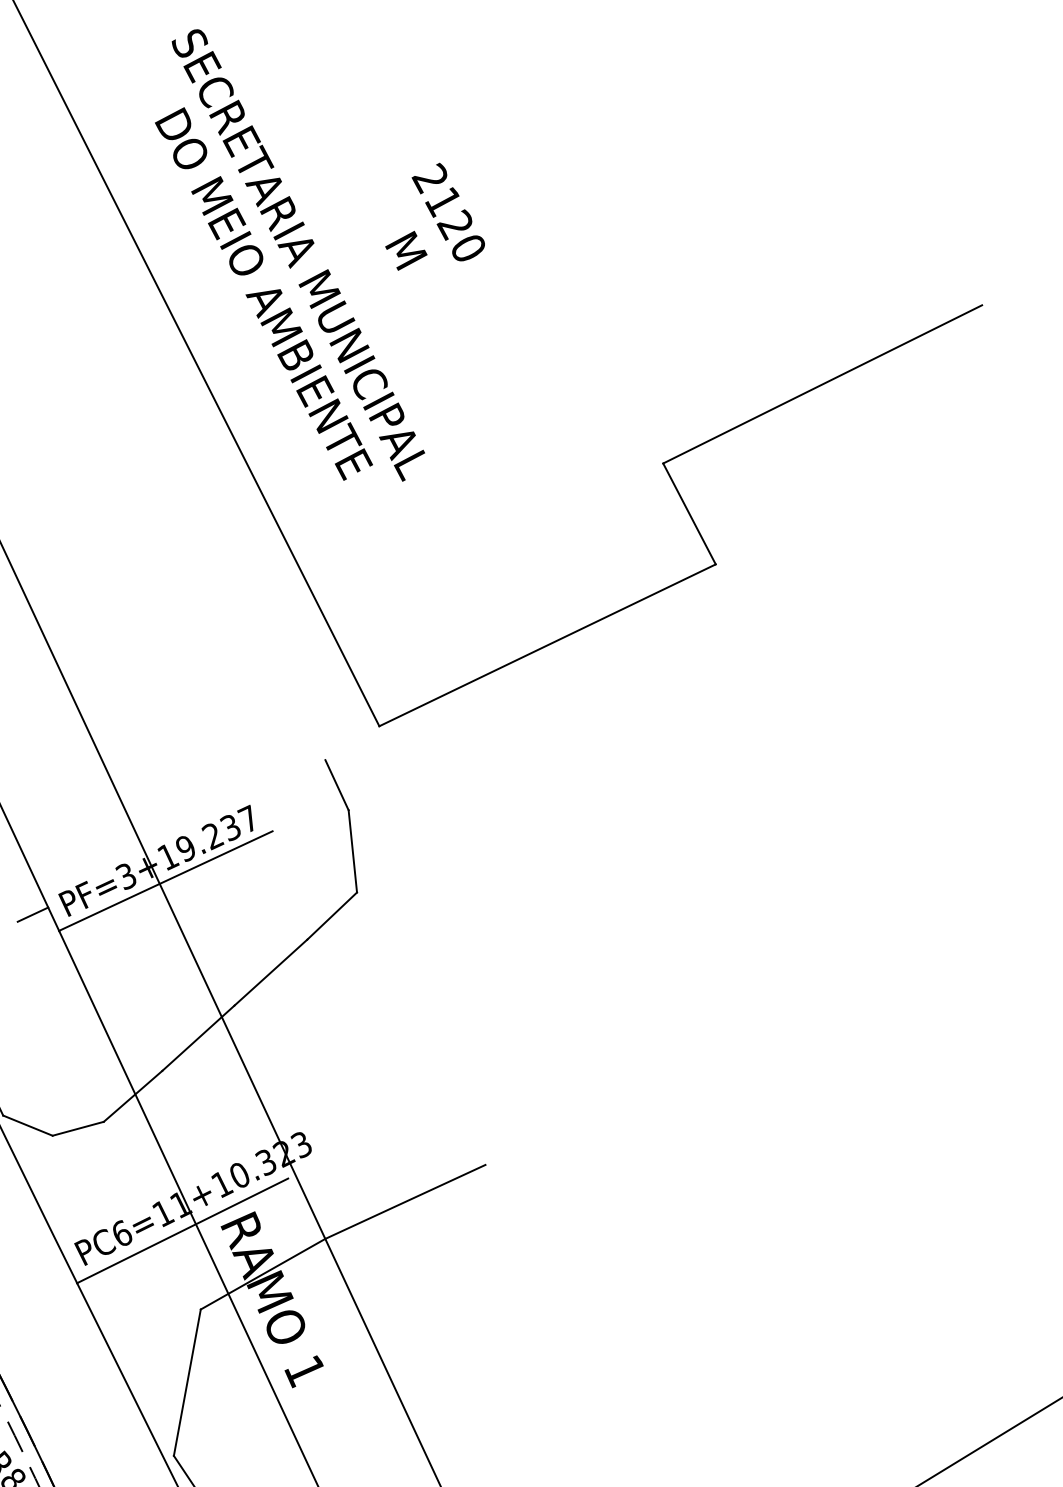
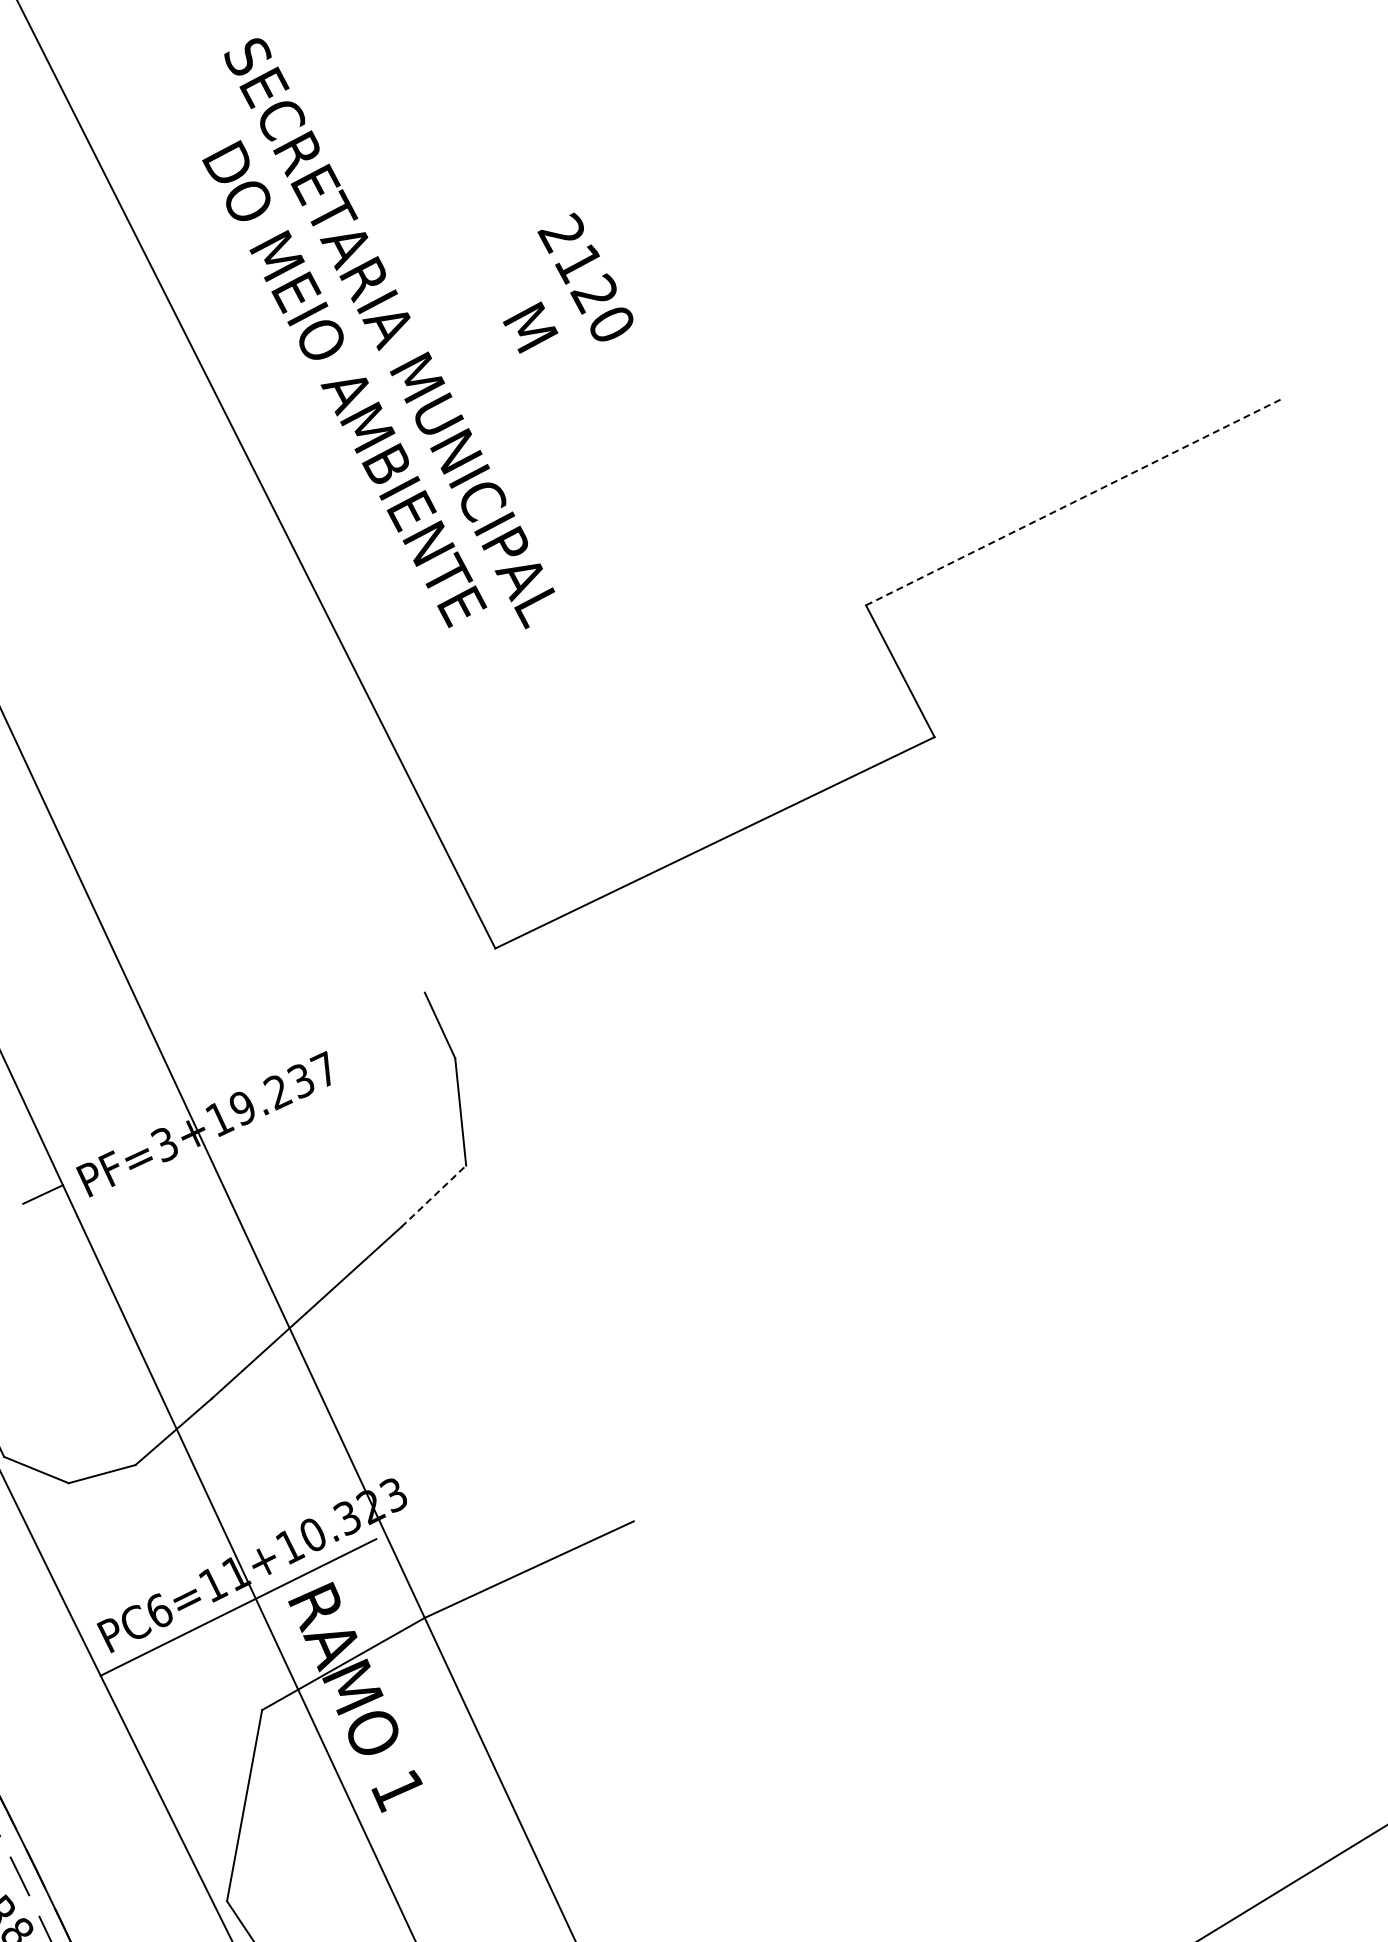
line: (822, 383) -> (1074, 501), solid -> dashed
line: (165, 880) -> (216, 1150), removed
line: (332, 916) -> (433, 1196), solid -> dashed

